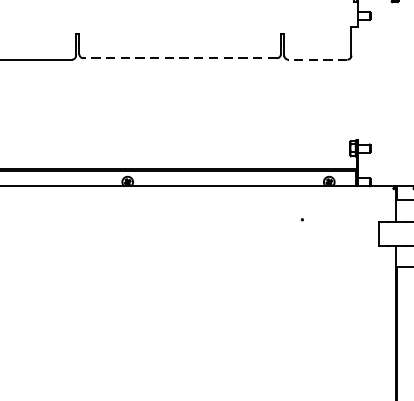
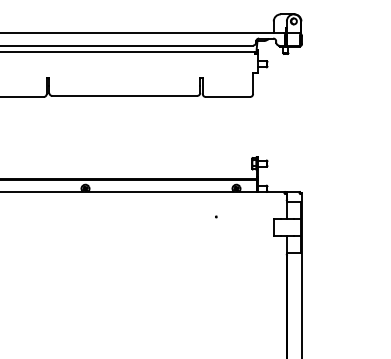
line: (179, 57) -> (124, 95), dashed -> solid
line: (317, 60) -> (227, 97), dashed -> solid

